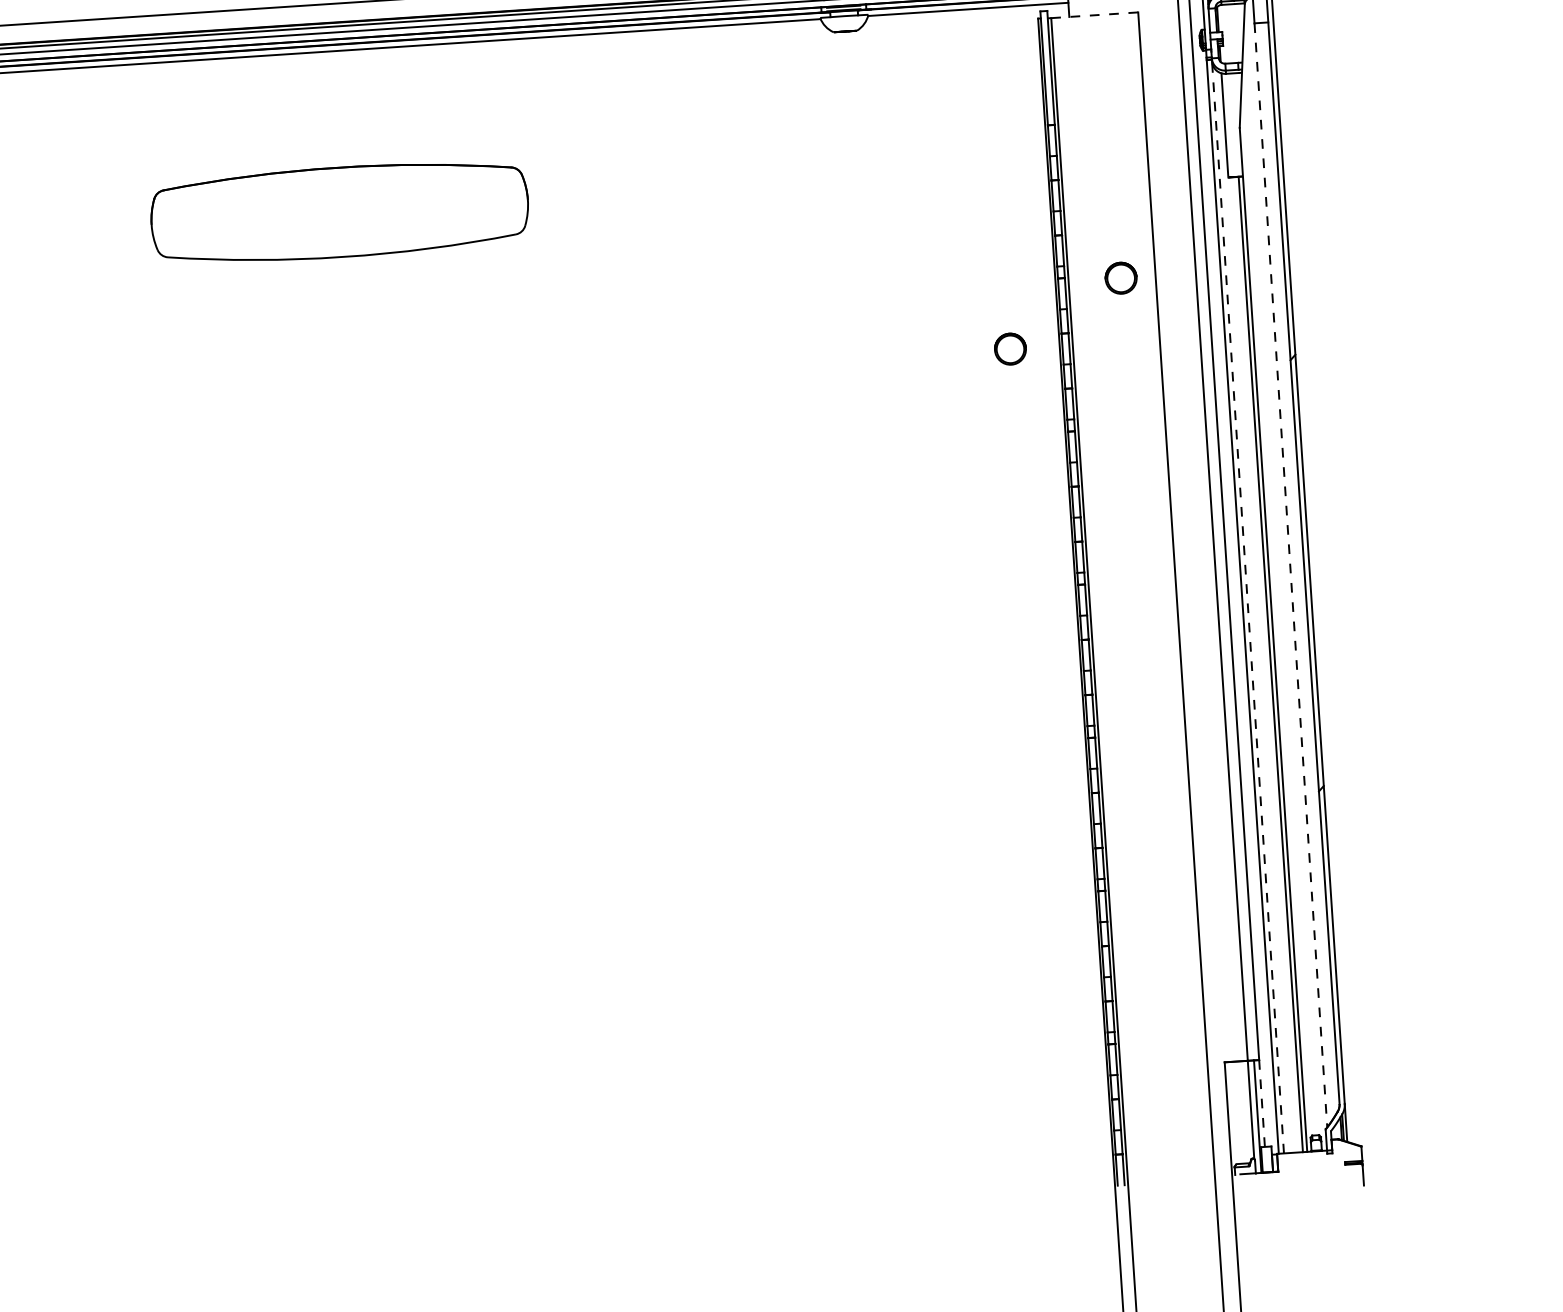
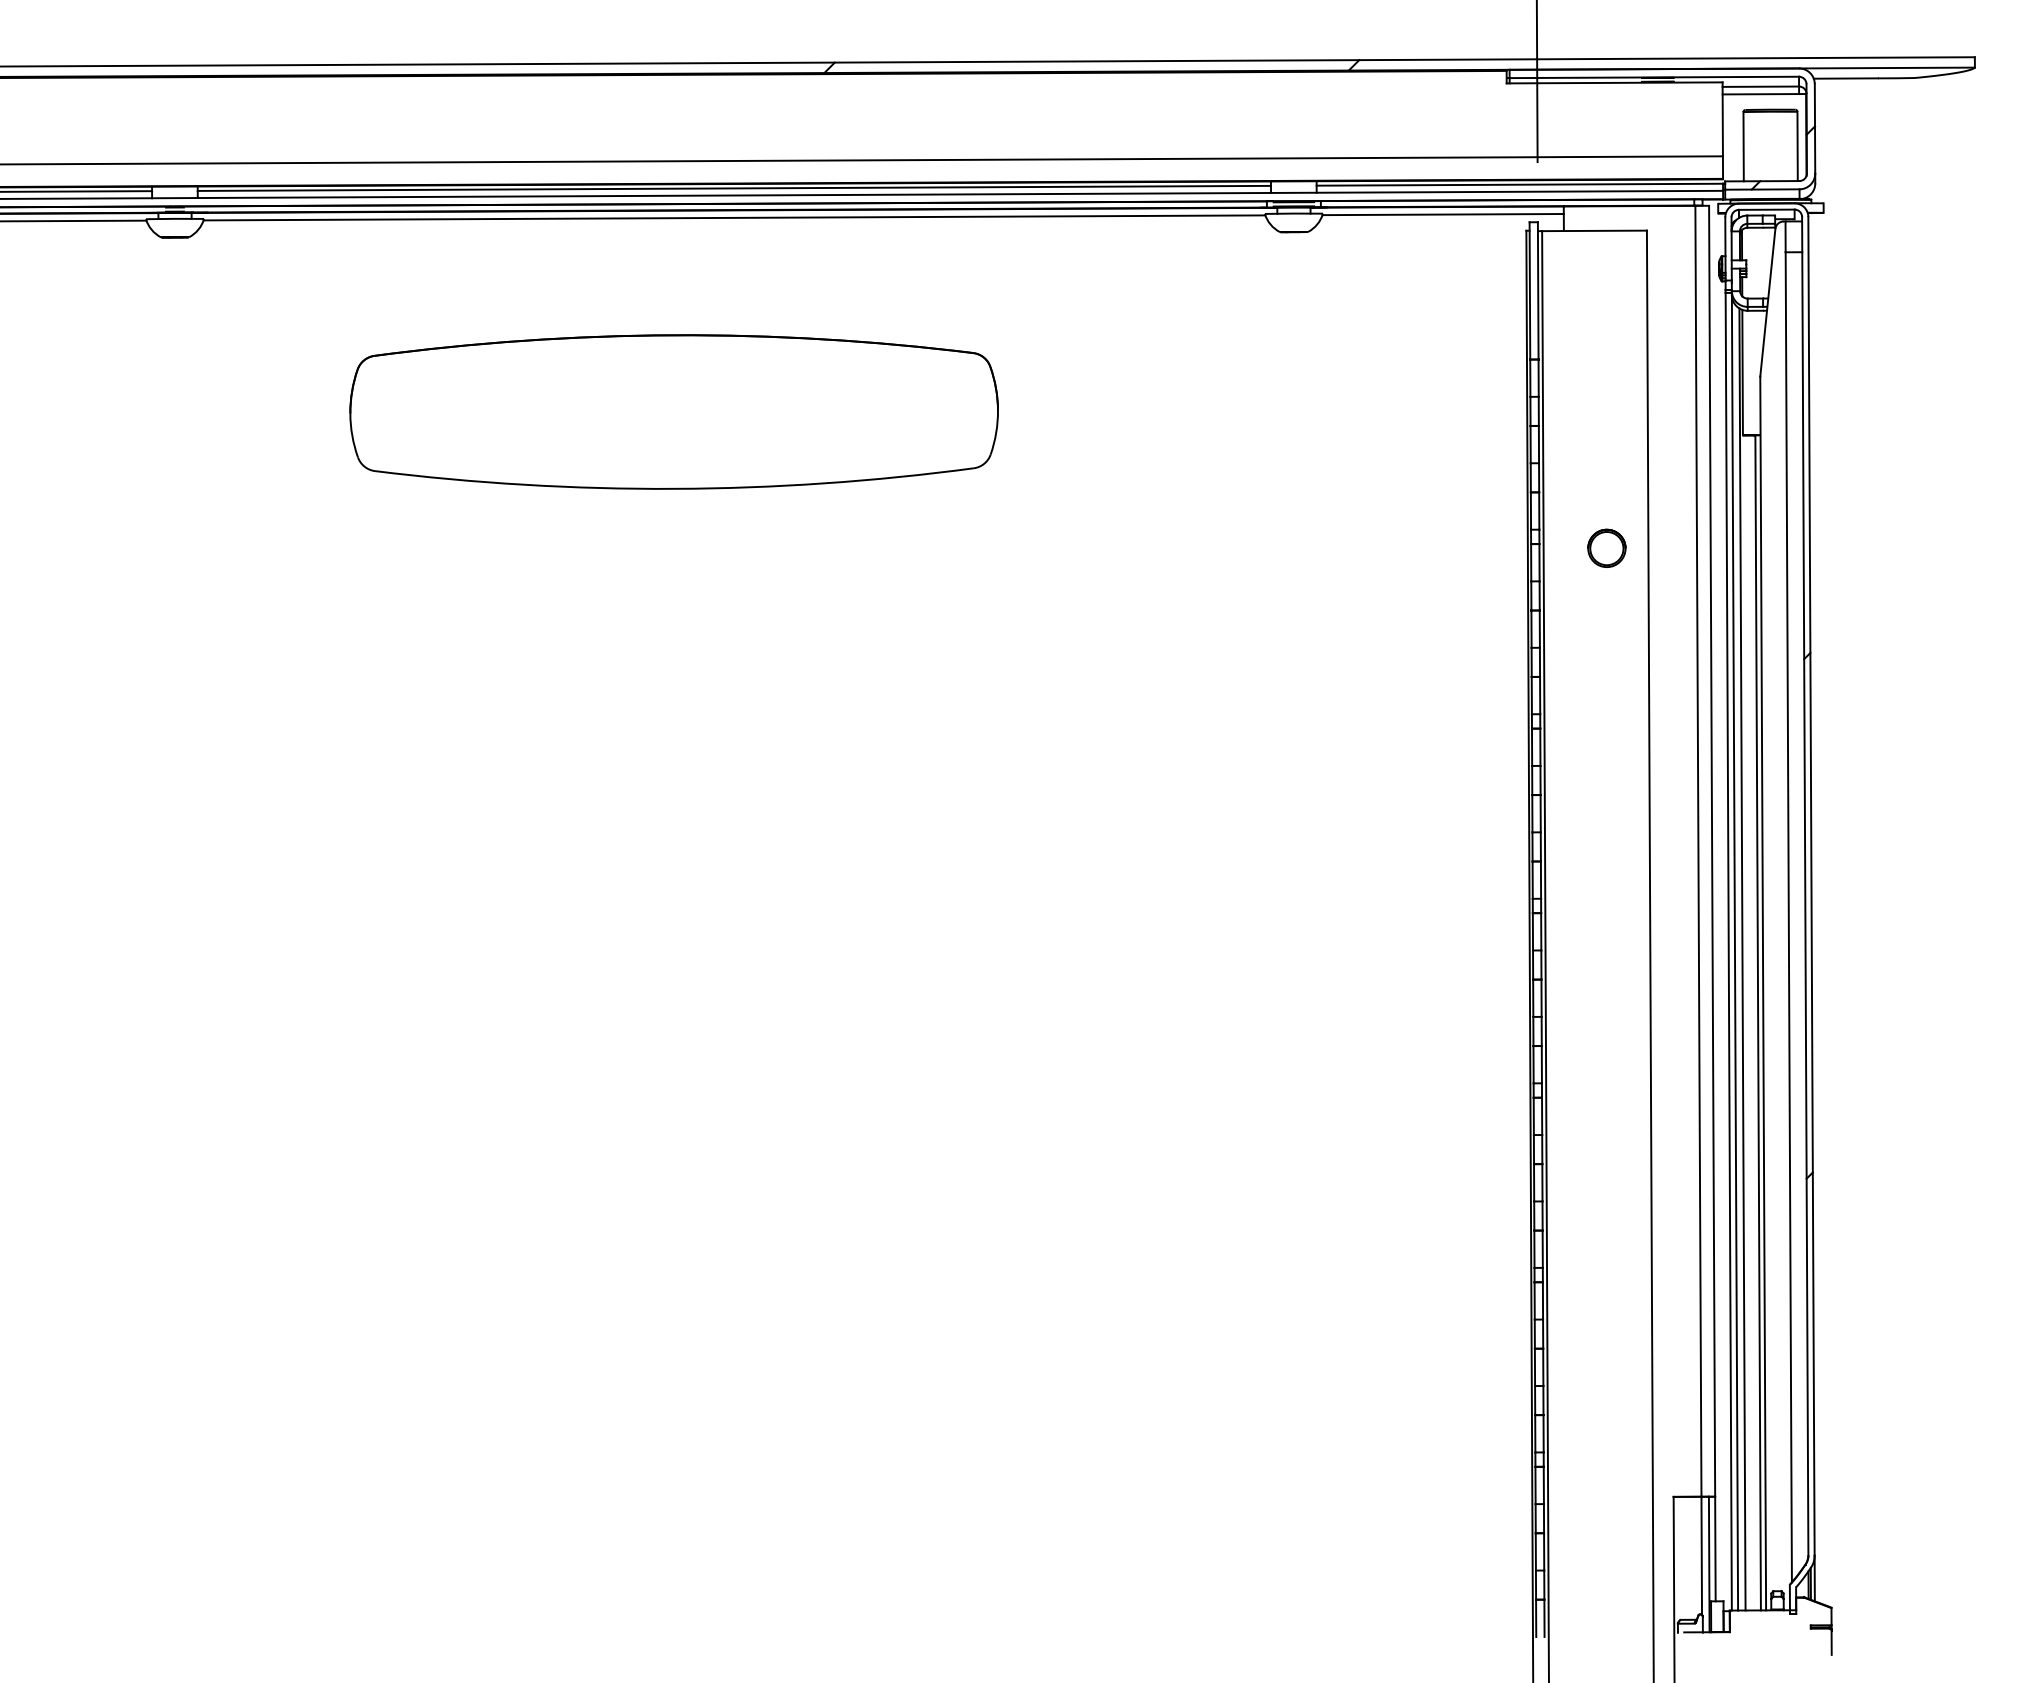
line: (1095, 14) -> (1595, 230), dashed -> solid
part: (339, 211) -> (673, 411), size x1.43
part: (1010, 348) -> (1468, 624), removed
line: (1290, 575) -> (1788, 917), dashed -> solid
line: (1247, 607) -> (1734, 952), dashed -> solid
line: (1254, 612) -> (1742, 959), added
line: (1262, 1103) -> (1715, 1548), dashed -> solid

